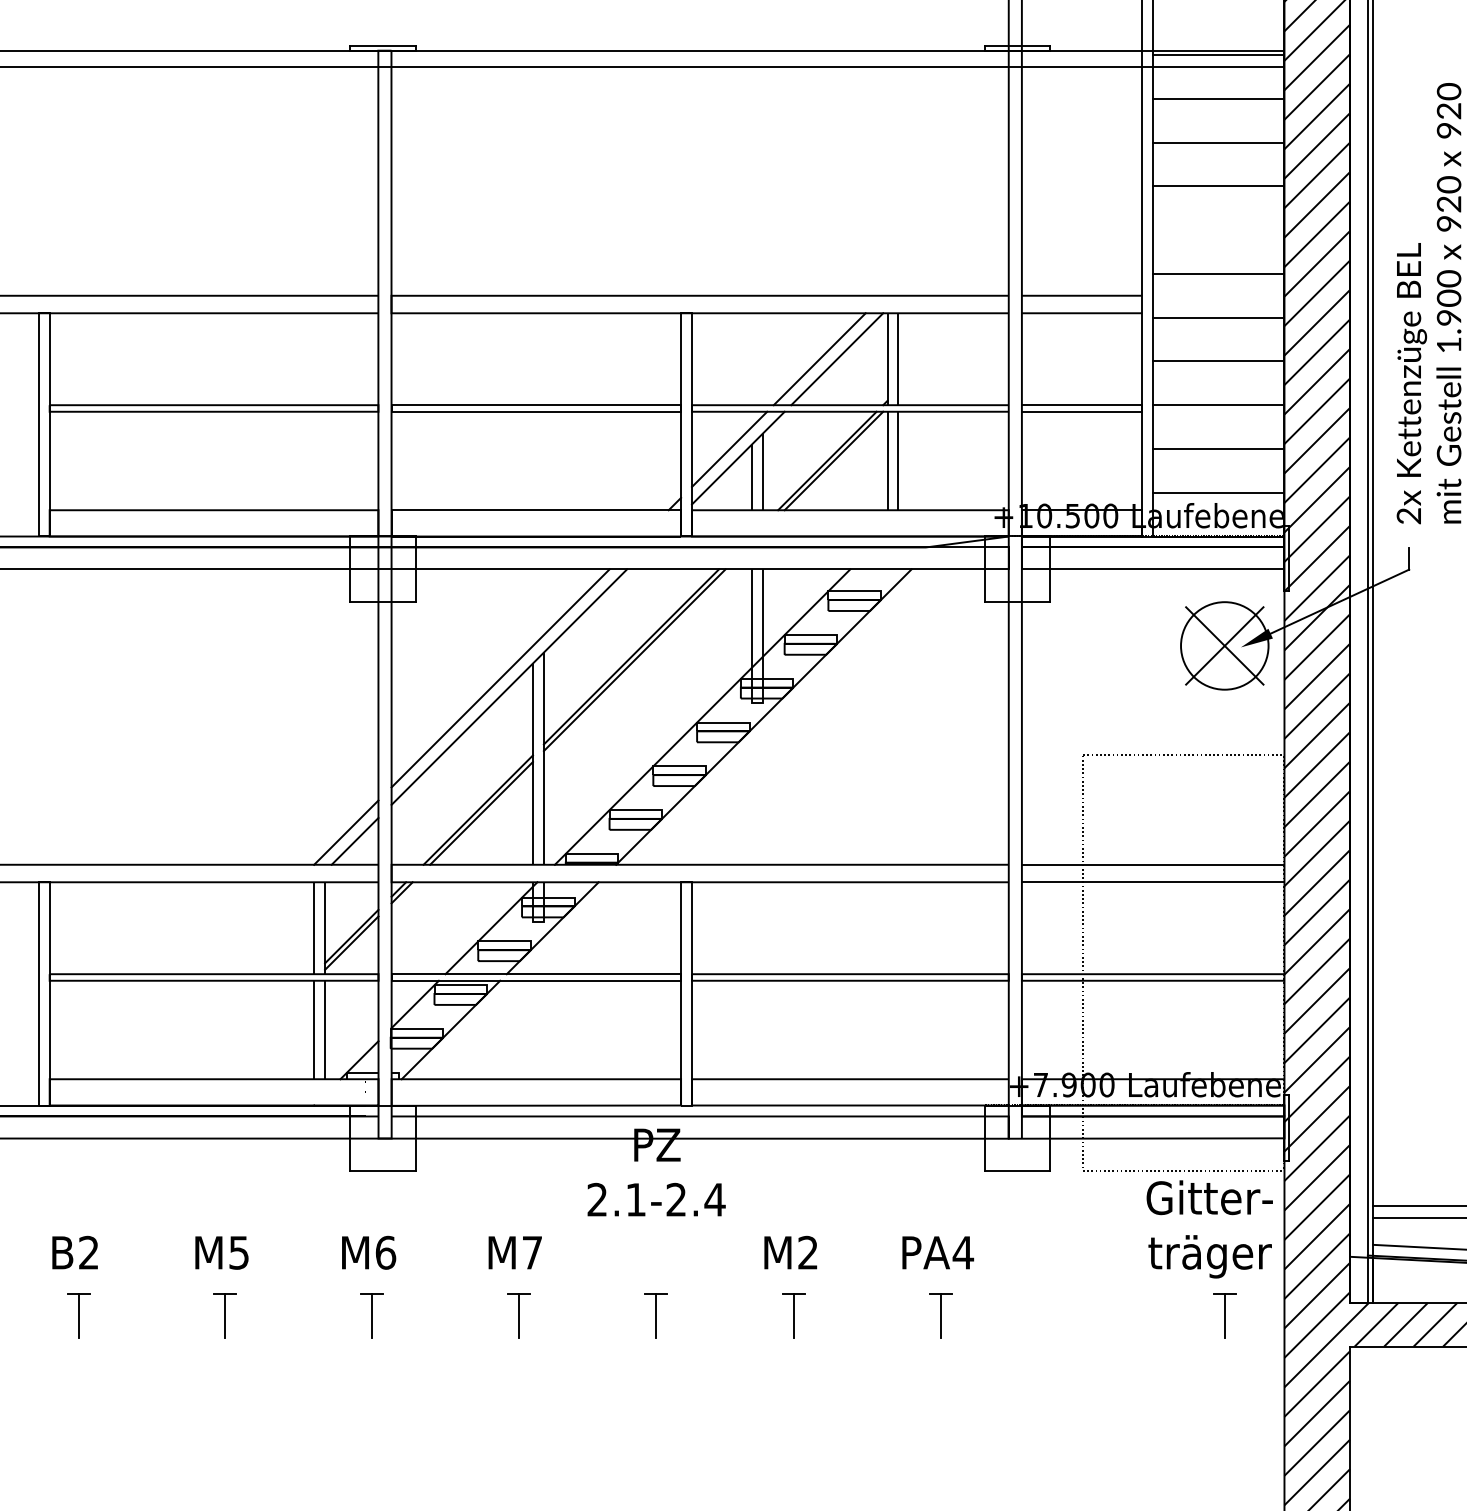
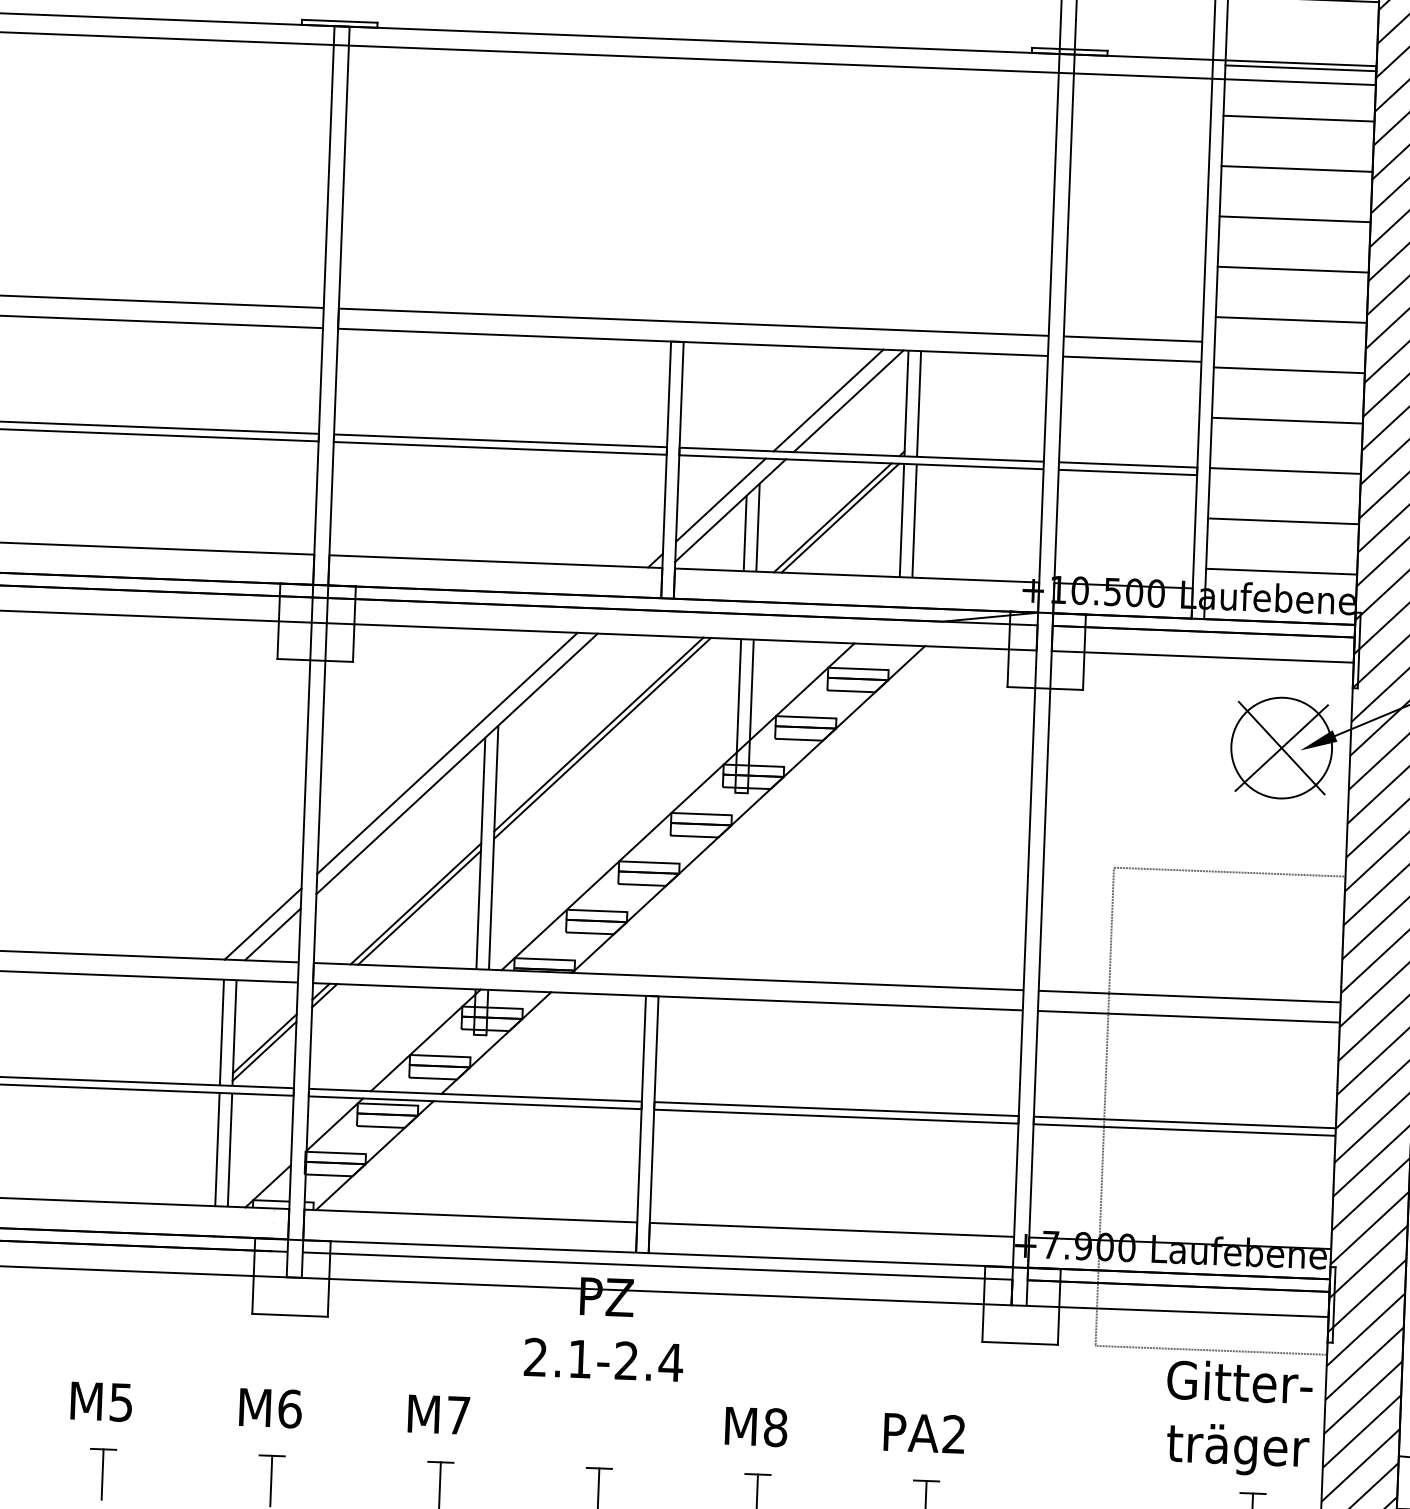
line: (1218, 230) -> (1292, 270), added
text: (808, 1252) -> (776, 1427), M2 -> M8
text: (963, 1252) -> (954, 1434), PA4 -> PA2

